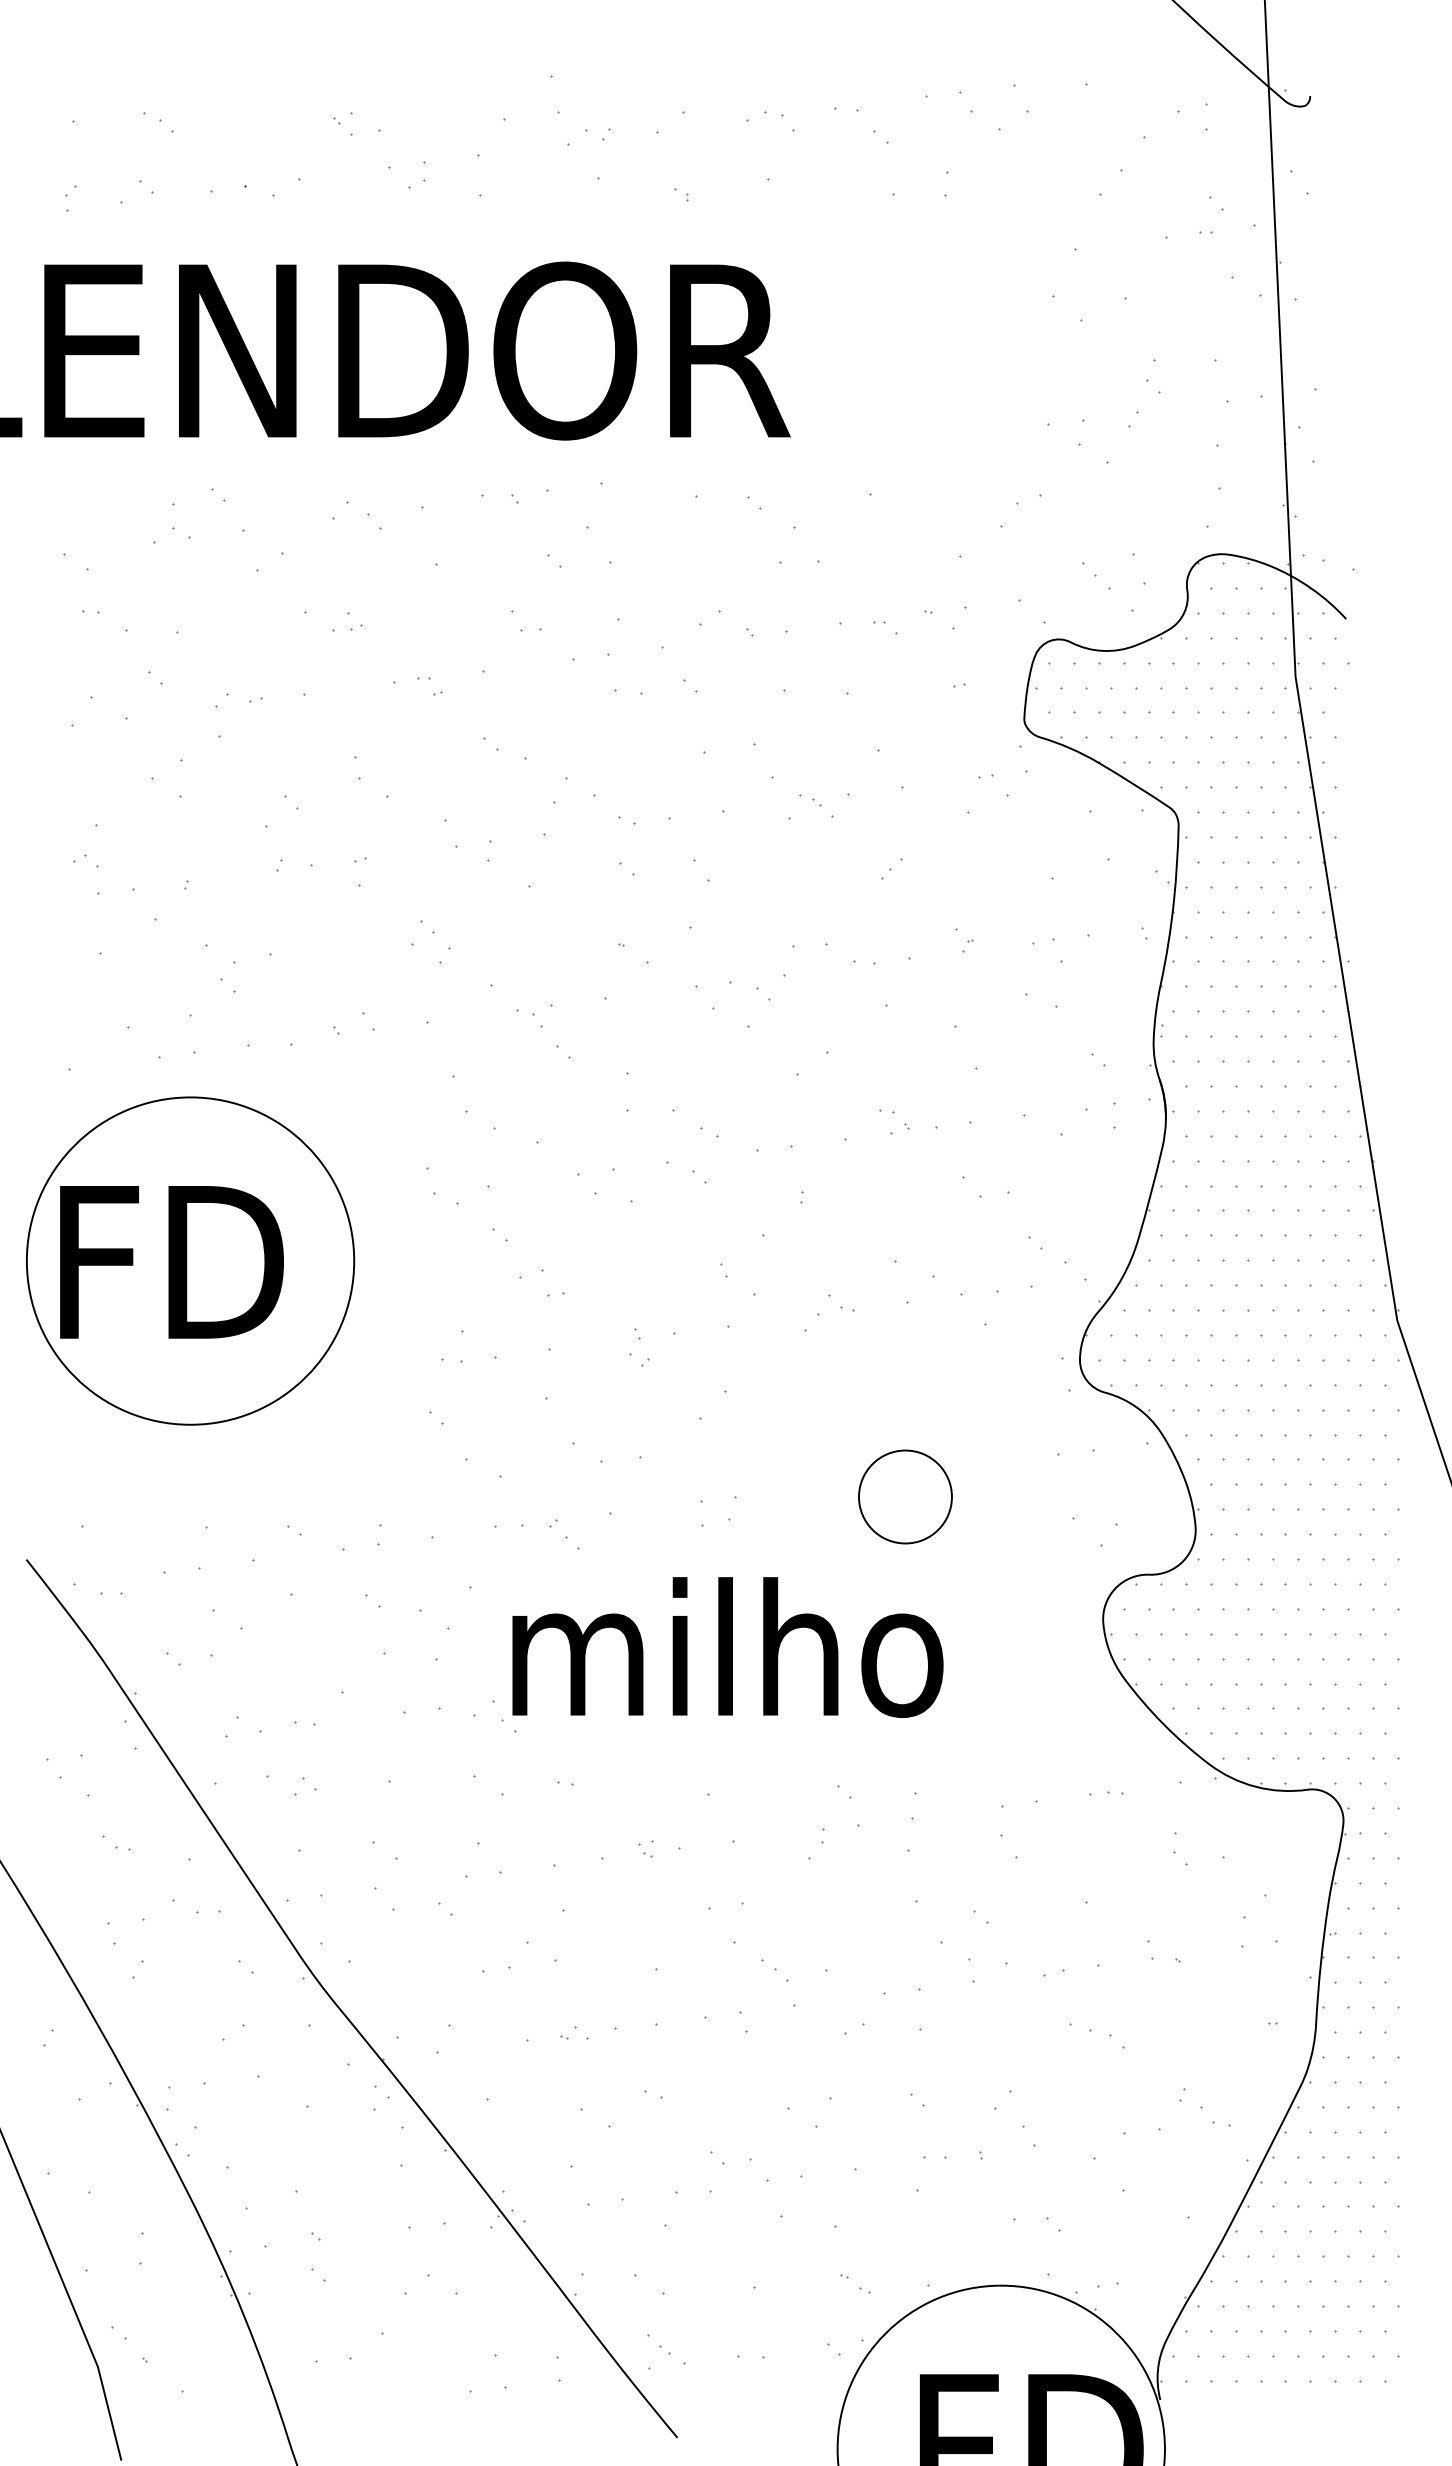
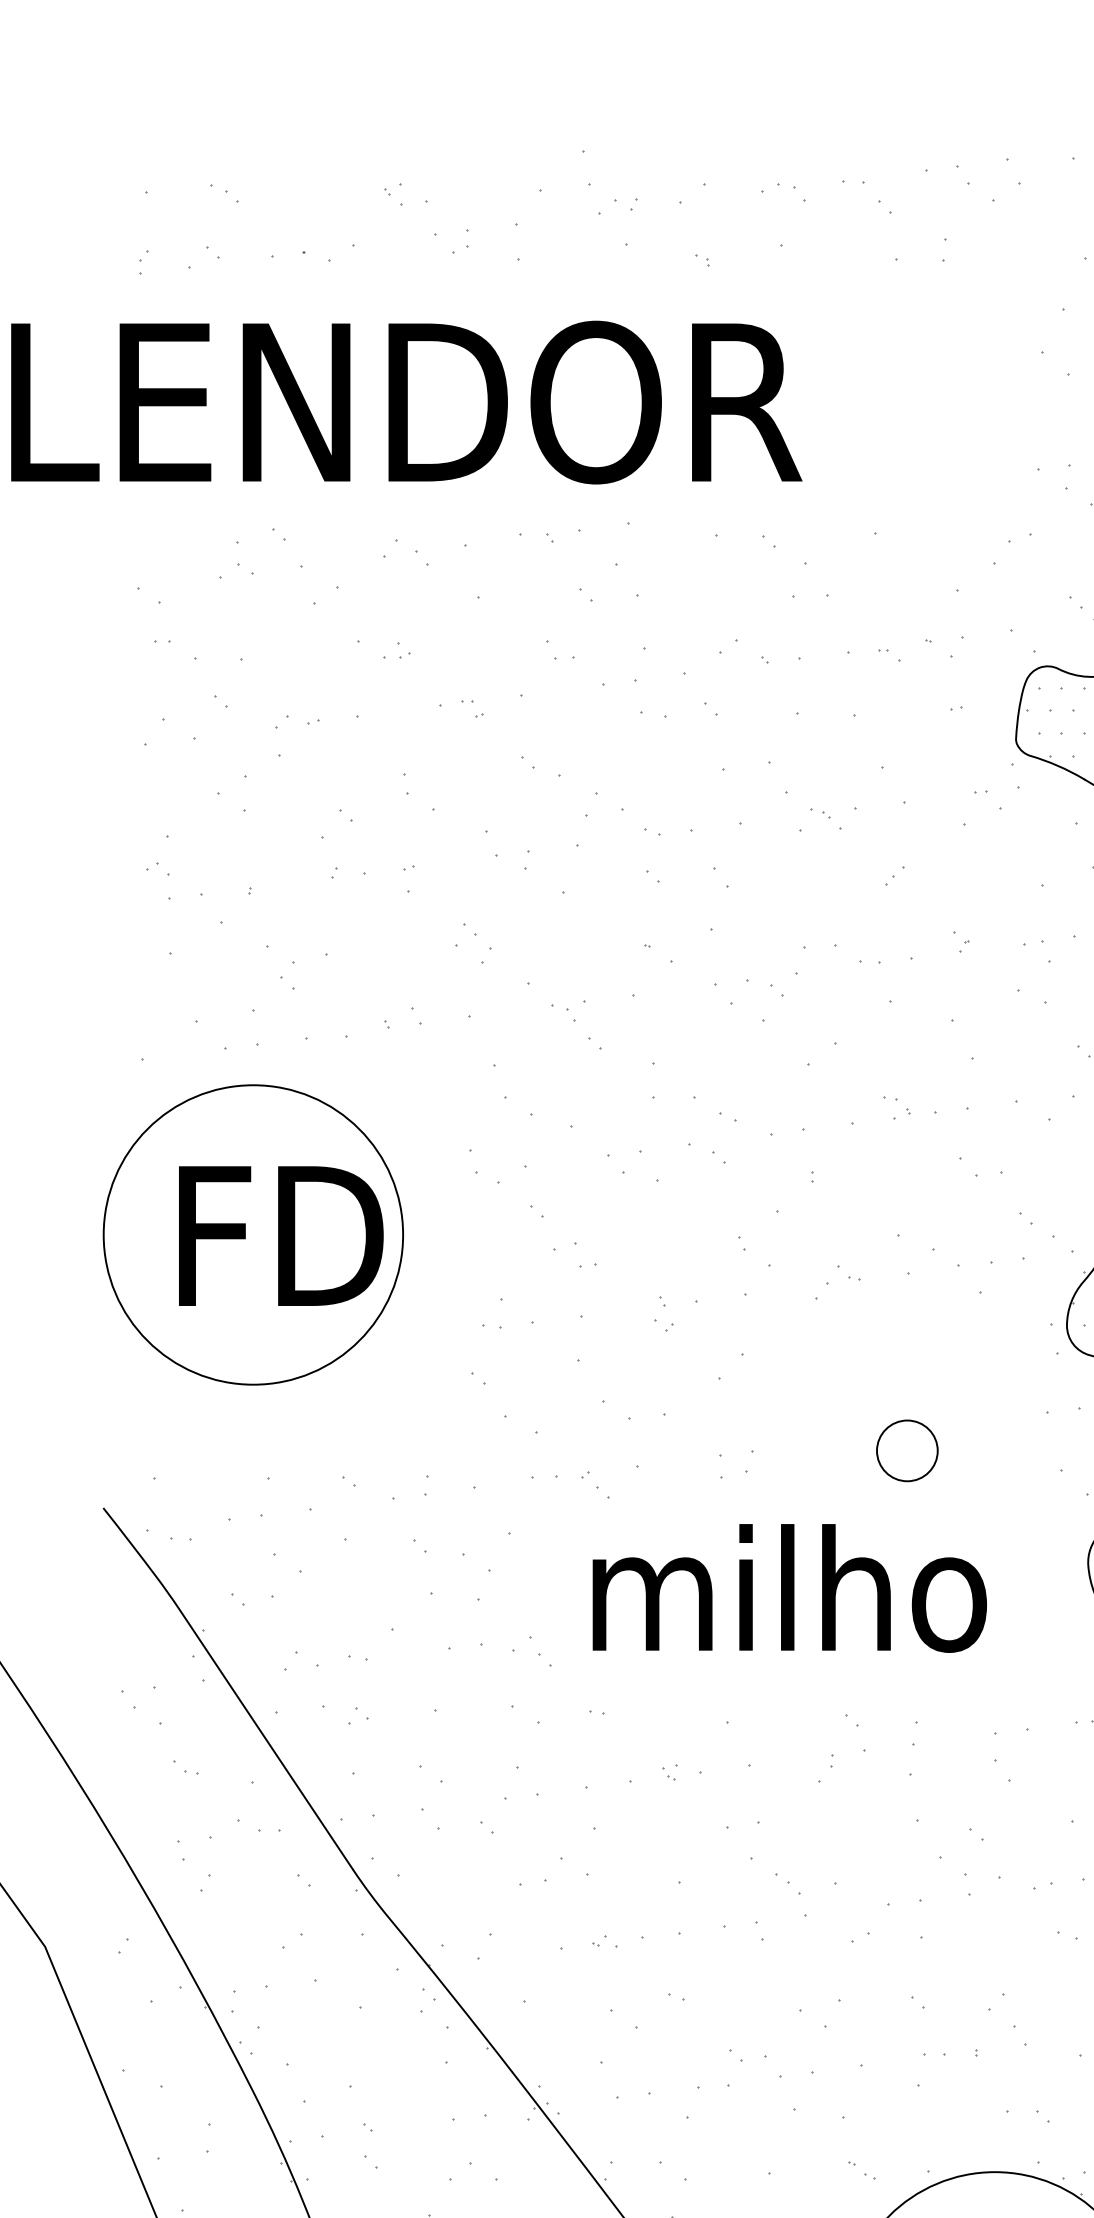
text: (171, 1262) -> (280, 1236), moved
part: (905, 1497) -> (907, 1451), size x0.71
text: (727, 1647) -> (789, 1588), moved

